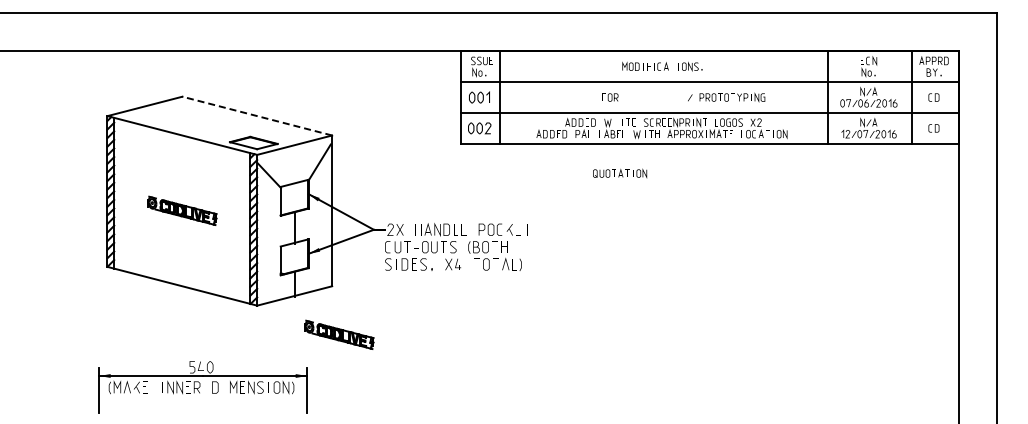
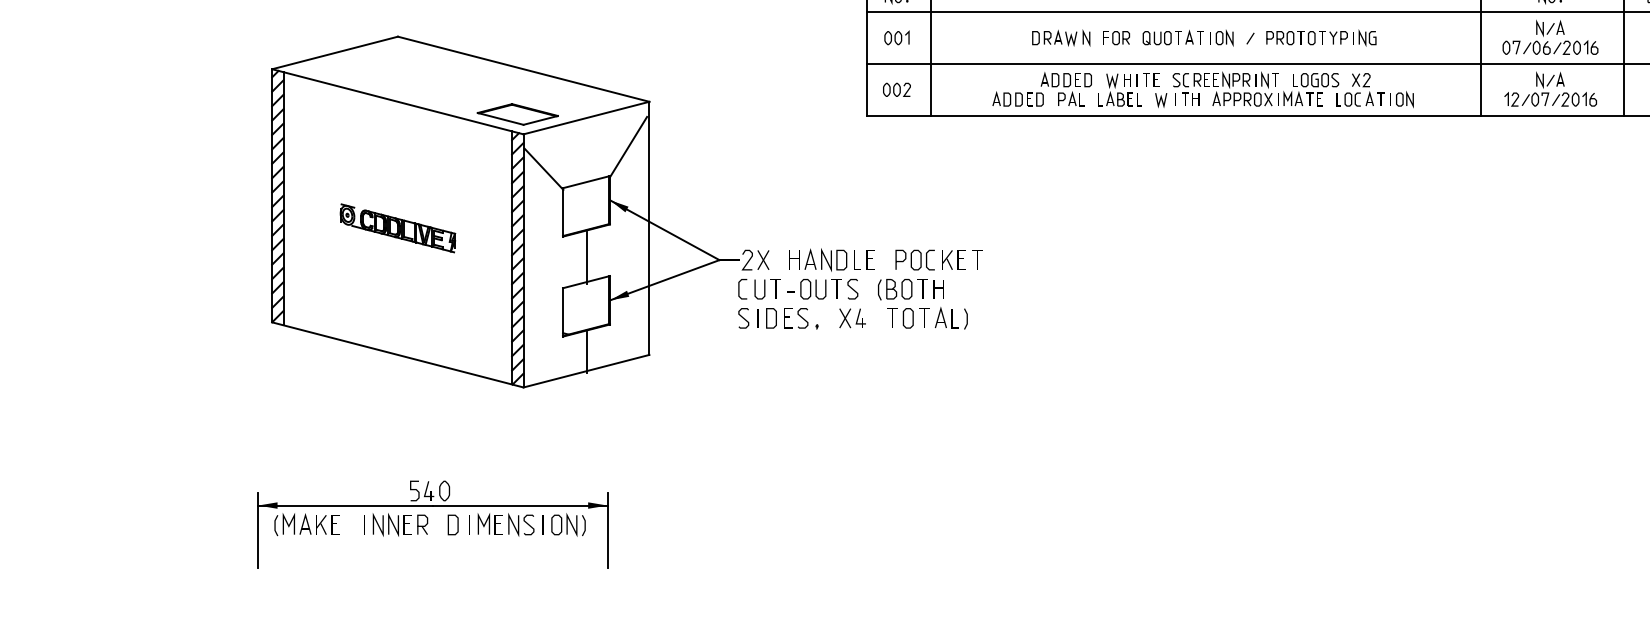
part: (479, 97) -> (896, 37), size x0.71
part: (577, 97) -> (1061, 37), added
line: (256, 115) -> (522, 68), dashed -> solid
part: (479, 128) -> (896, 90), size x0.71
part: (620, 173) -> (1188, 37), moved
part: (339, 334) -> (661, 435), removed

